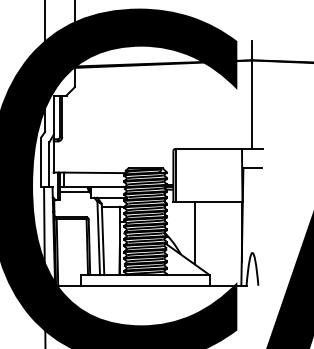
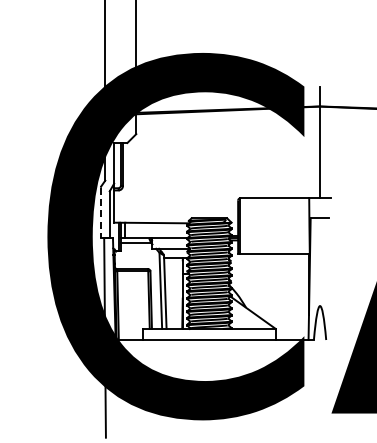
line: (40, 163) -> (100, 213), solid -> dashed
line: (194, 233) -> (260, 285), removed

